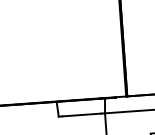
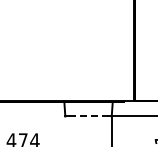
line: (82, 114) -> (89, 116), solid -> dashed

